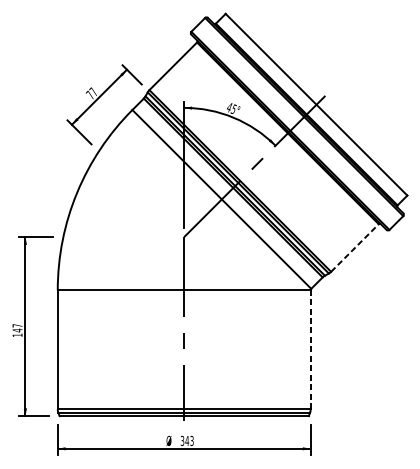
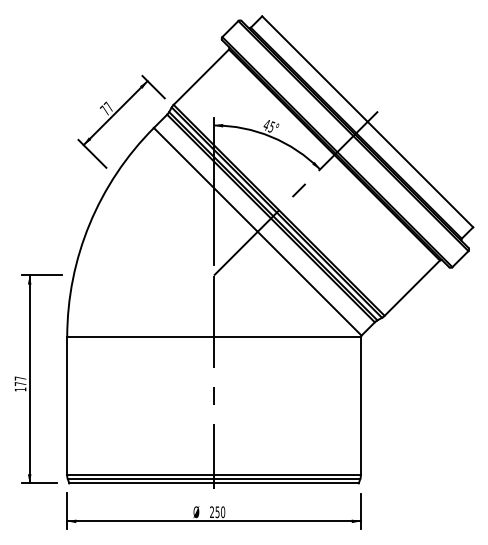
line: (355, 247) -> (412, 287), dashed -> solid
text: (17, 330) -> (20, 383), 147 -> 177
line: (310, 349) -> (360, 405), dashed -> solid
text: (187, 441) -> (217, 512), 343 -> 250

